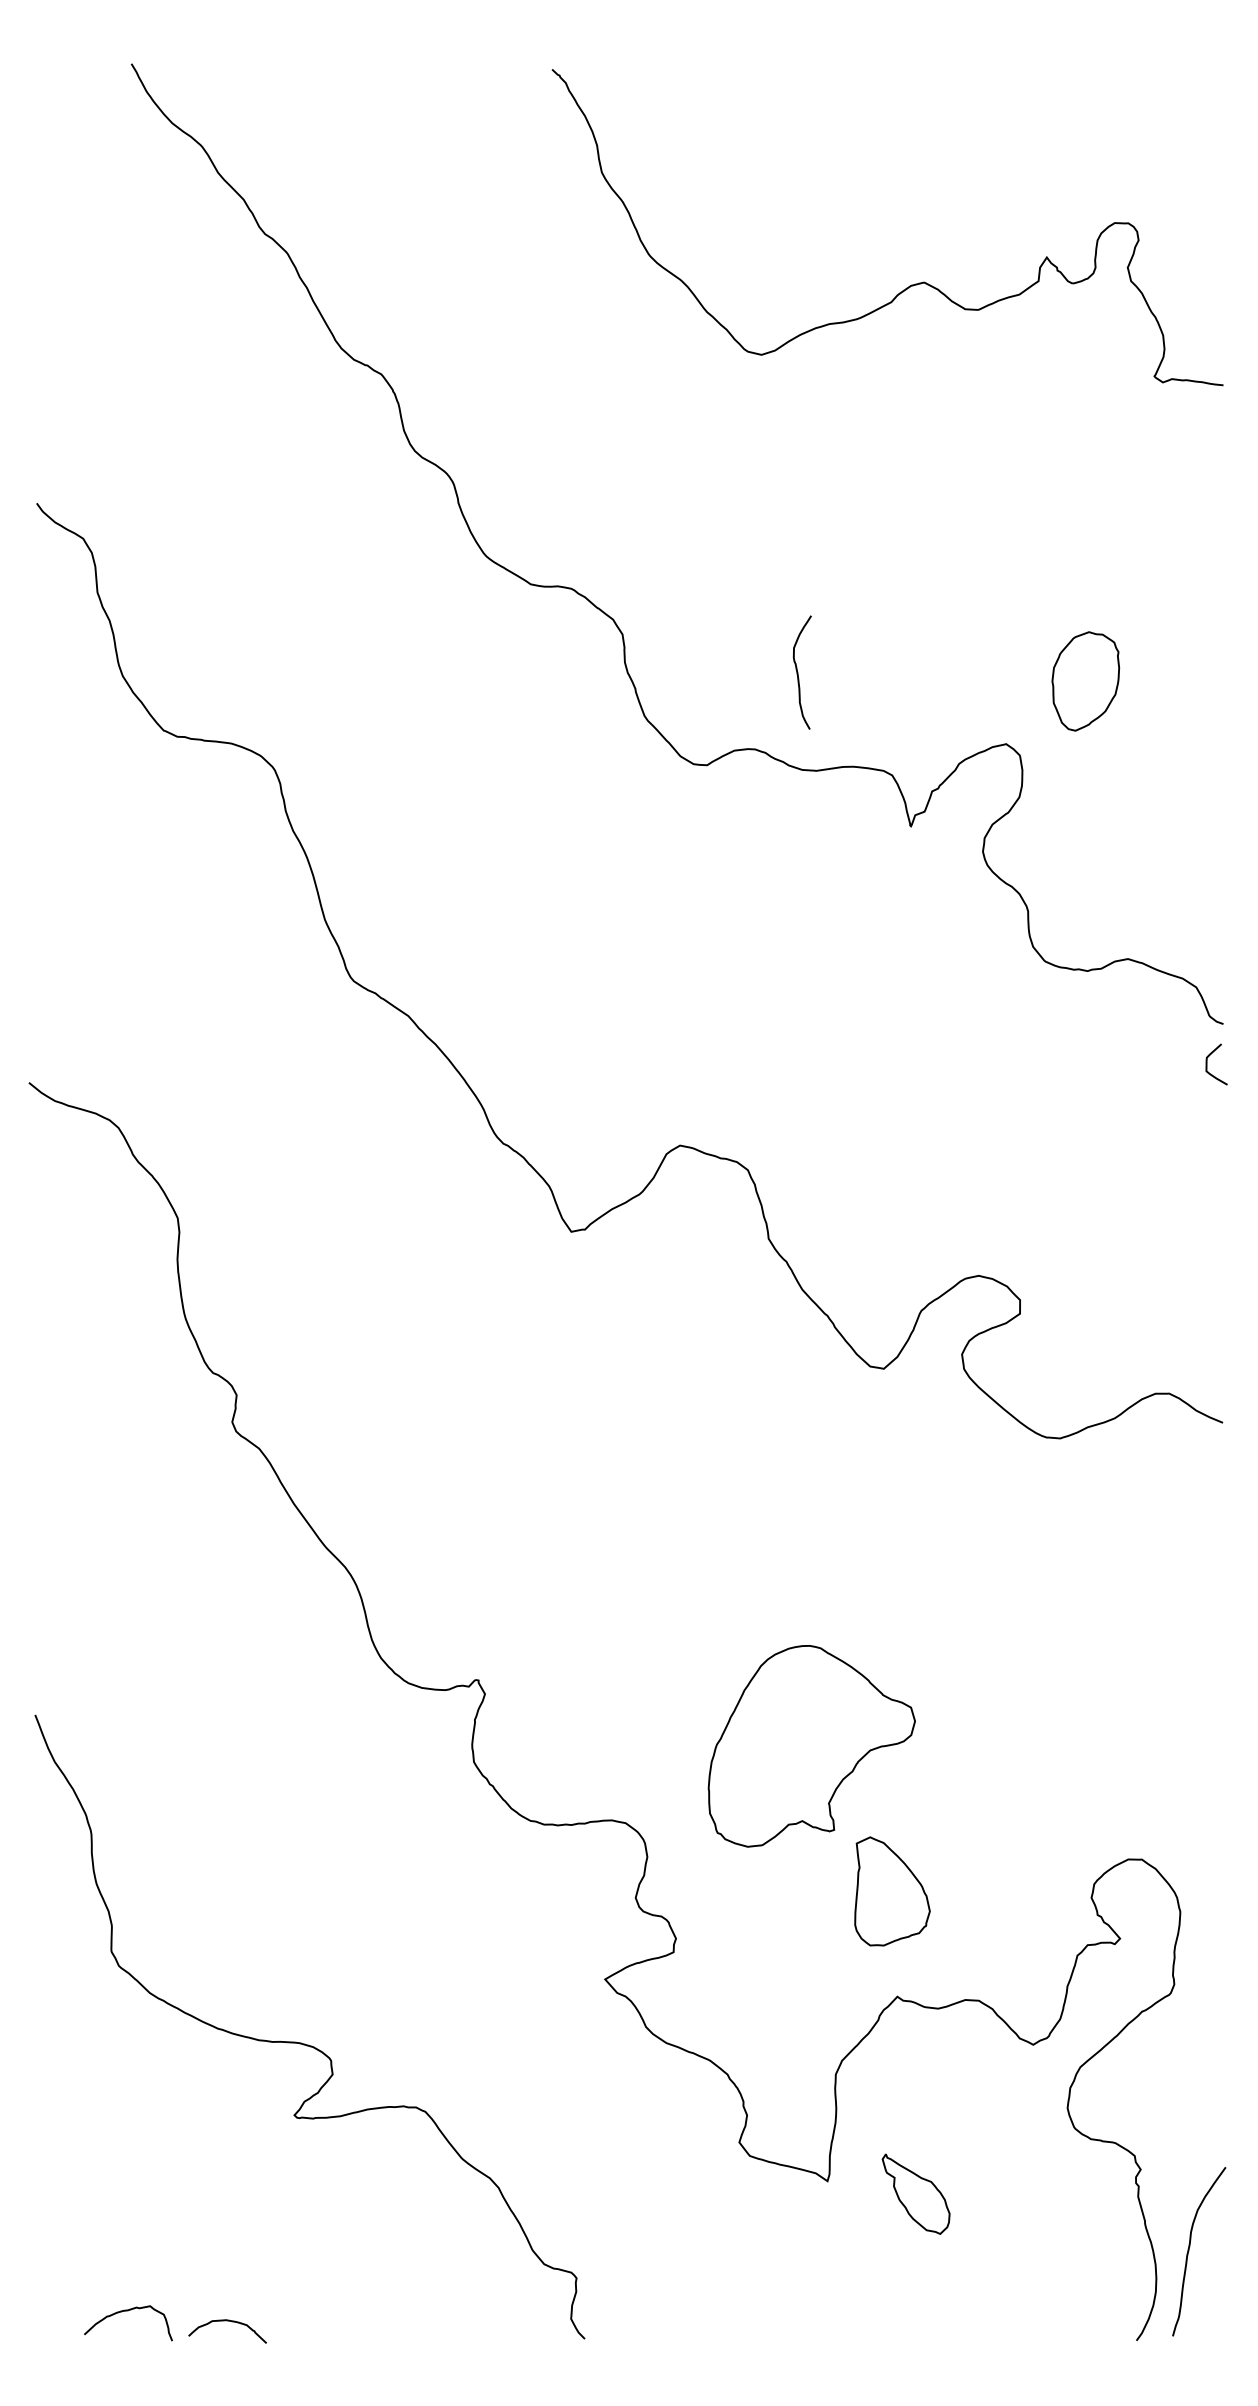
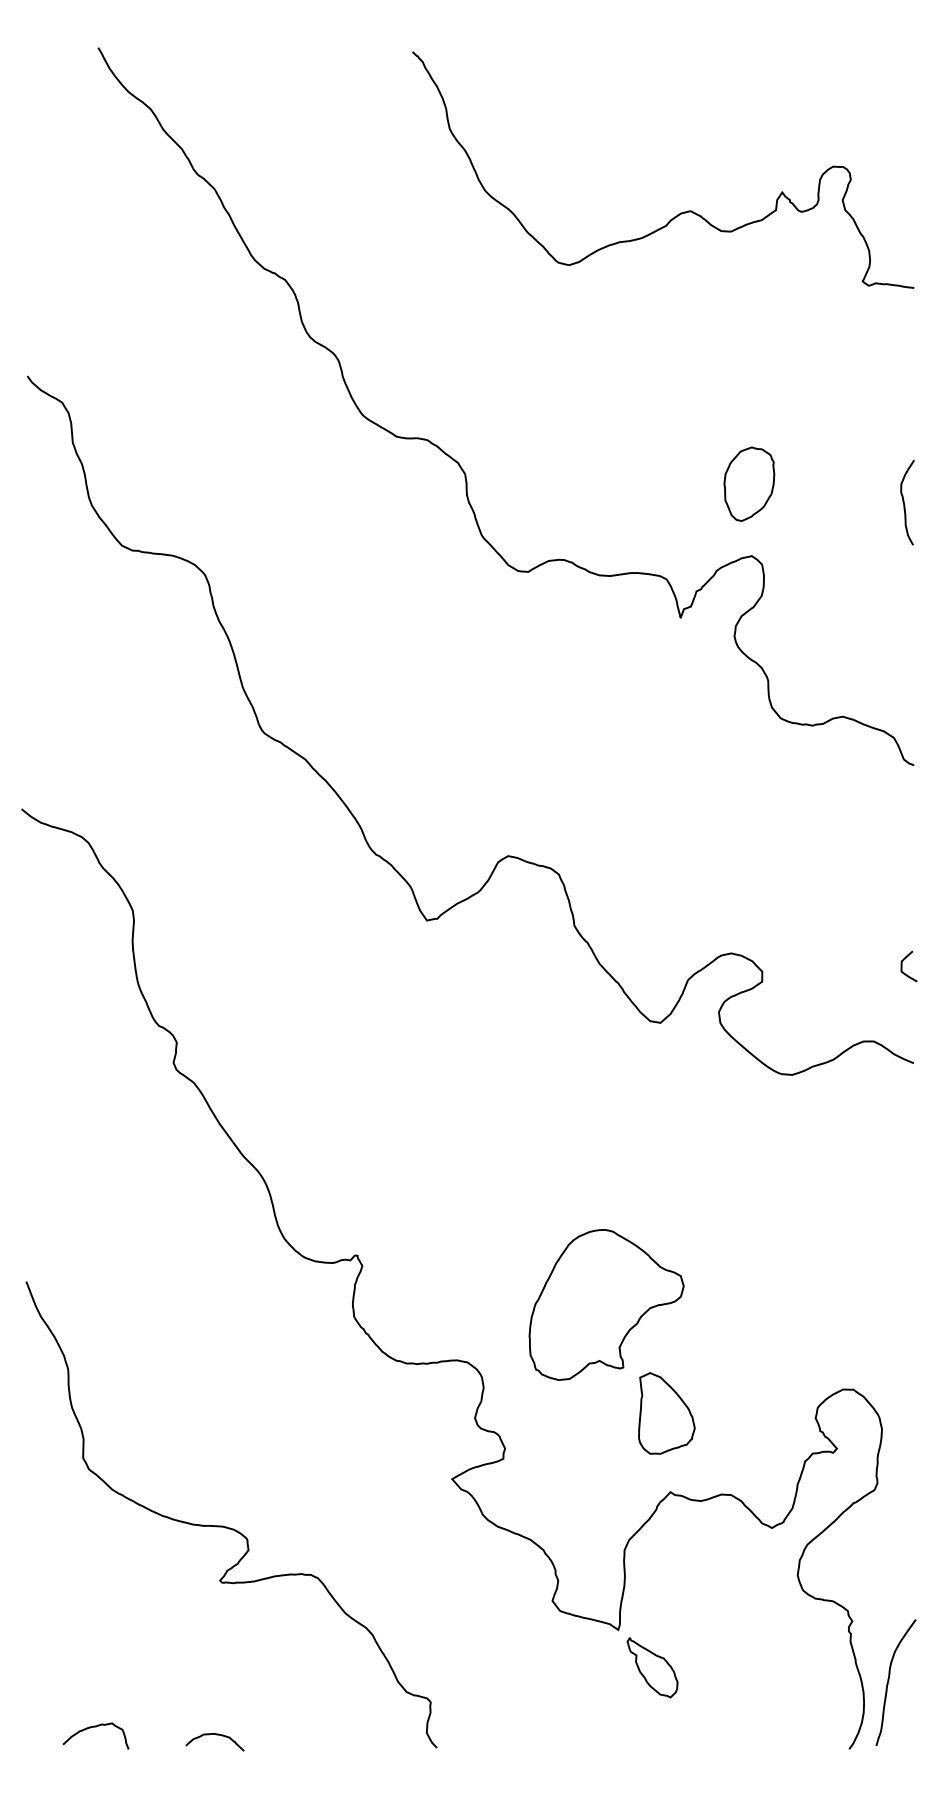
curve: (799, 675) -> (905, 504), moved
part: (1085, 680) -> (749, 483), moved
curve: (1207, 1064) -> (902, 966), moved
part: (916, 2193) -> (652, 1667), moved
curve: (229, 2322) -> (216, 1735), moved

